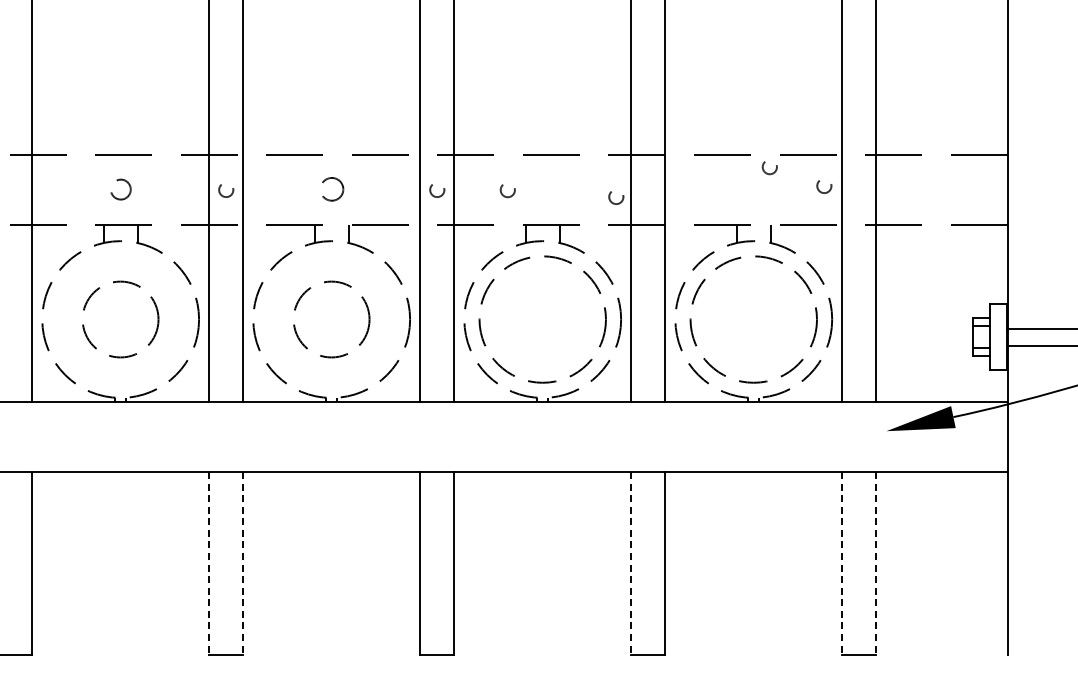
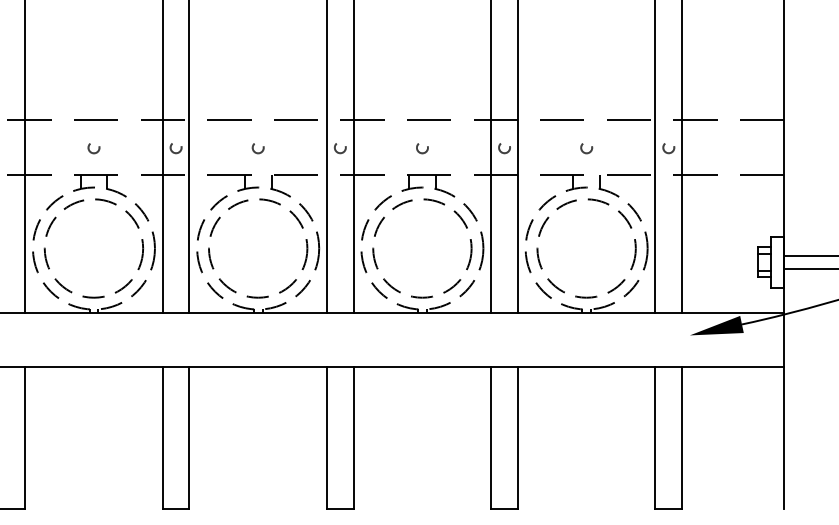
circle: (769, 168) -> (586, 148), moved
circle: (824, 186) -> (668, 148), moved
circle: (120, 191) -> (93, 148), size x0.71
circle: (331, 191) -> (258, 148), size x0.62
circle: (507, 191) -> (422, 148), moved
circle: (616, 197) -> (504, 148), moved
circle: (120, 319) -> (93, 248), size x1.67
circle: (331, 319) -> (258, 248), size x1.67
line: (209, 563) -> (163, 438), dashed -> solid
line: (243, 563) -> (189, 438), dashed -> solid
line: (631, 563) -> (491, 438), dashed -> solid
line: (842, 563) -> (655, 438), dashed -> solid
line: (876, 563) -> (682, 438), dashed -> solid

